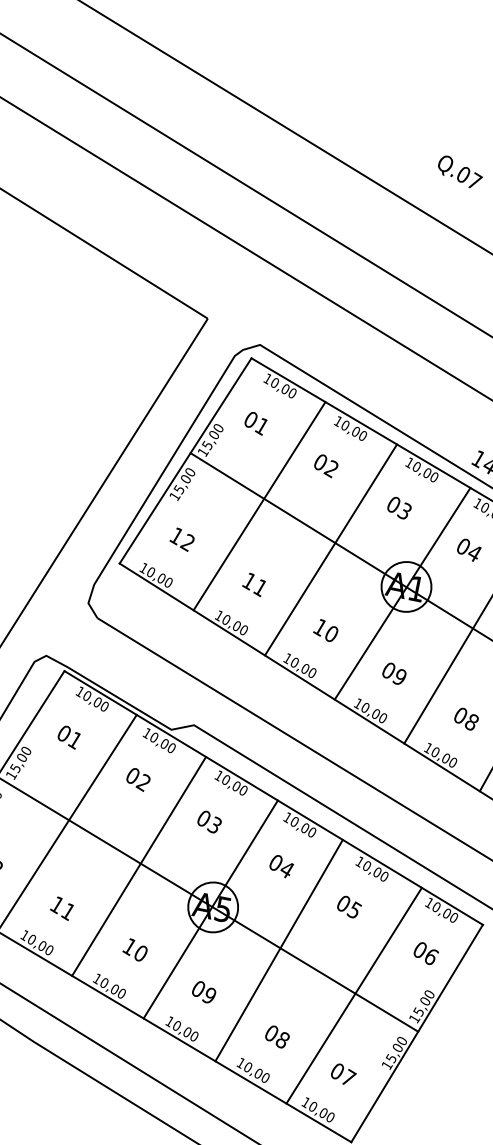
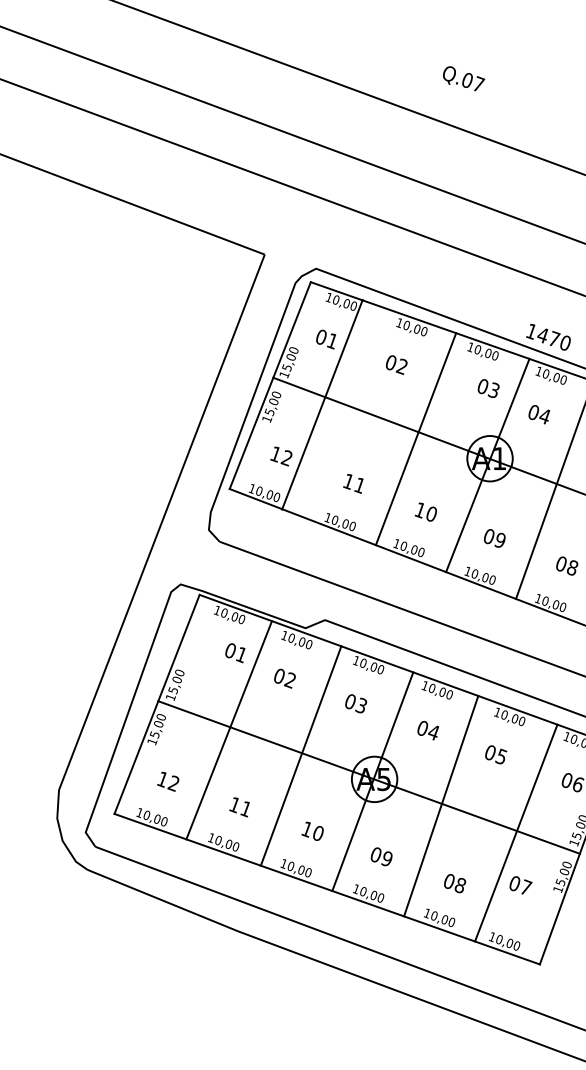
line: (259, 505) -> (322, 404), moved
text: (399, 507) -> (488, 388), moved
text: (68, 737) -> (235, 653), moved
text: (343, 1074) -> (520, 885), moved

